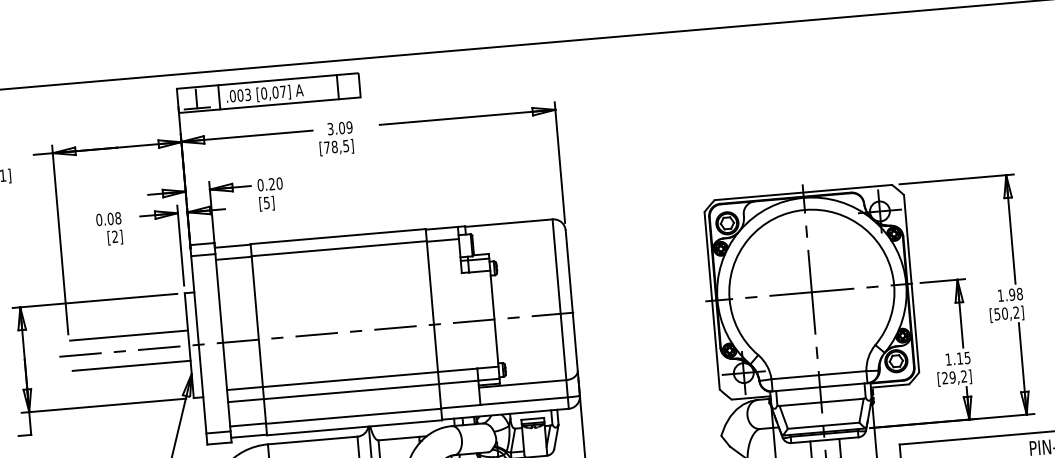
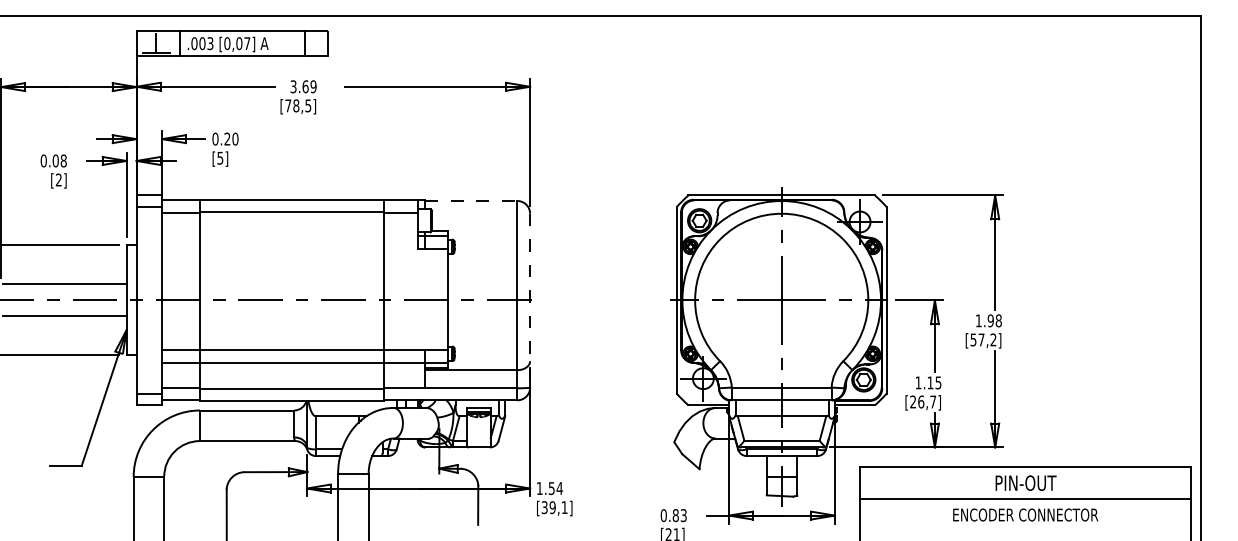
text: (341, 127) -> (305, 86), 3.09 -> 3.69
line: (509, 223) -> (471, 201), solid -> dashed
line: (573, 312) -> (530, 300), solid -> dashed
text: (1004, 313) -> (981, 339), [50,2] -> [57,2]
text: (958, 376) -> (927, 401), [29,2] -> [26,7]

